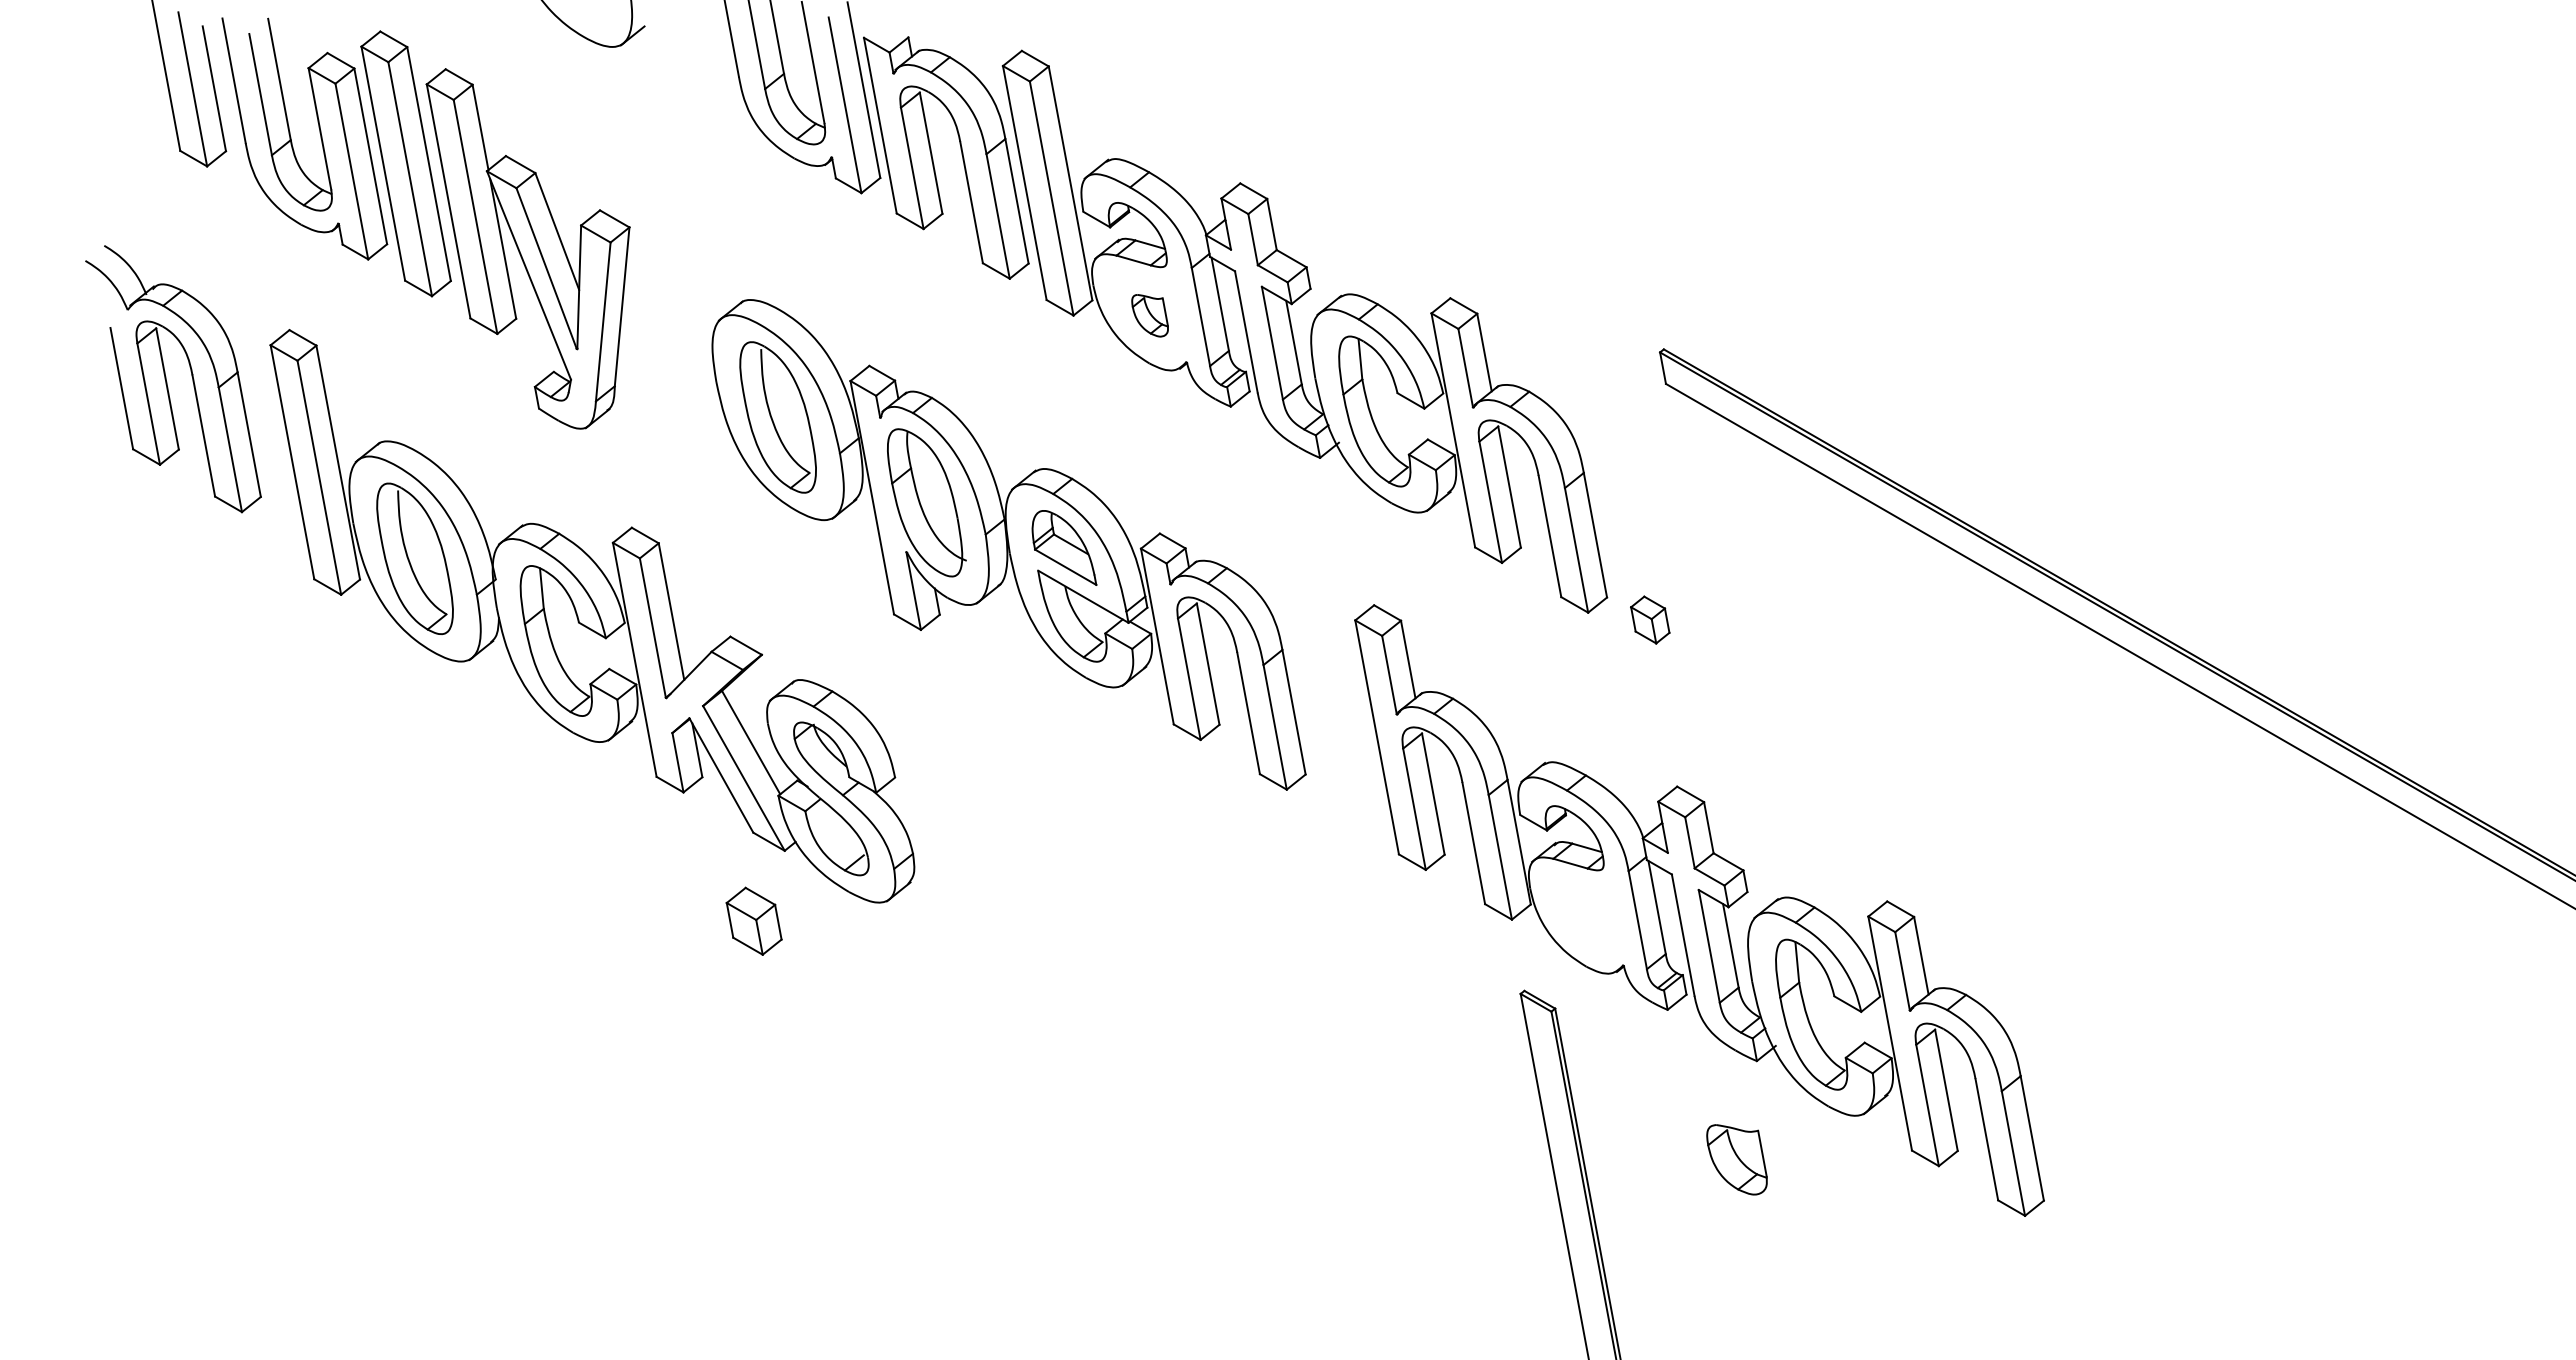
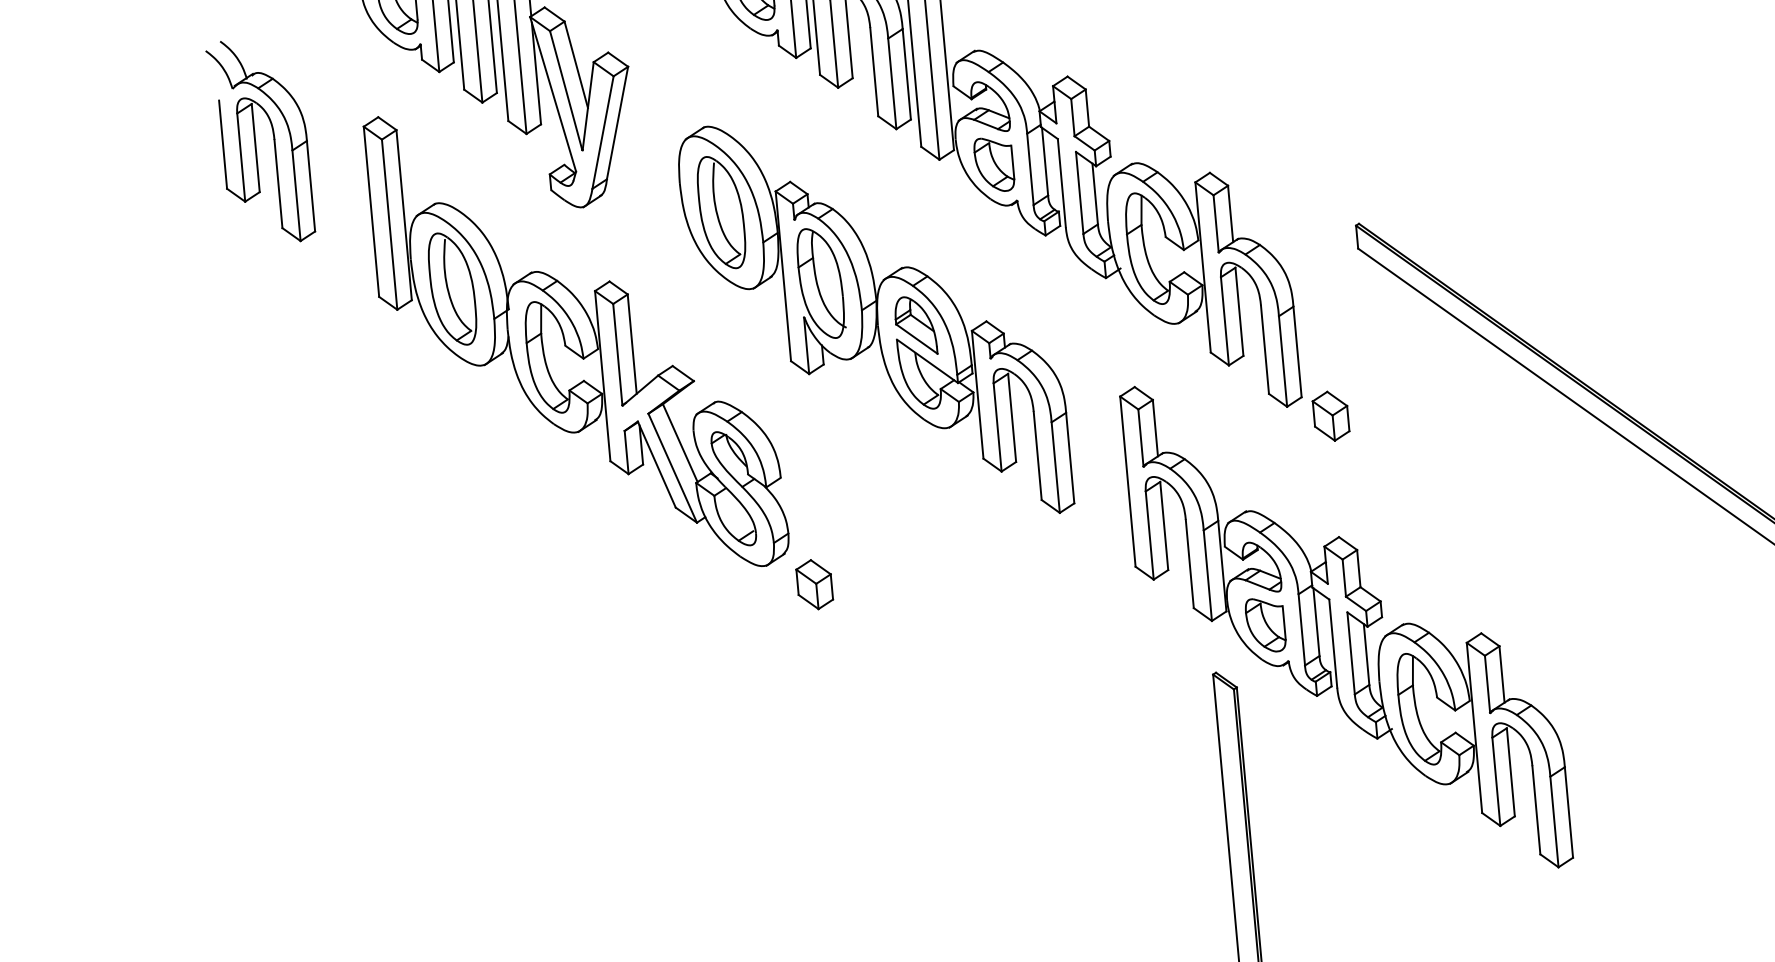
part: (1149, 315) -> (993, 164), size x1.67
part: (167, 381) -> (256, 142), moved
part: (1649, 619) -> (1330, 415), size x1.43
part: (753, 920) -> (814, 584), moved
part: (1736, 1159) -> (1265, 625), moved

